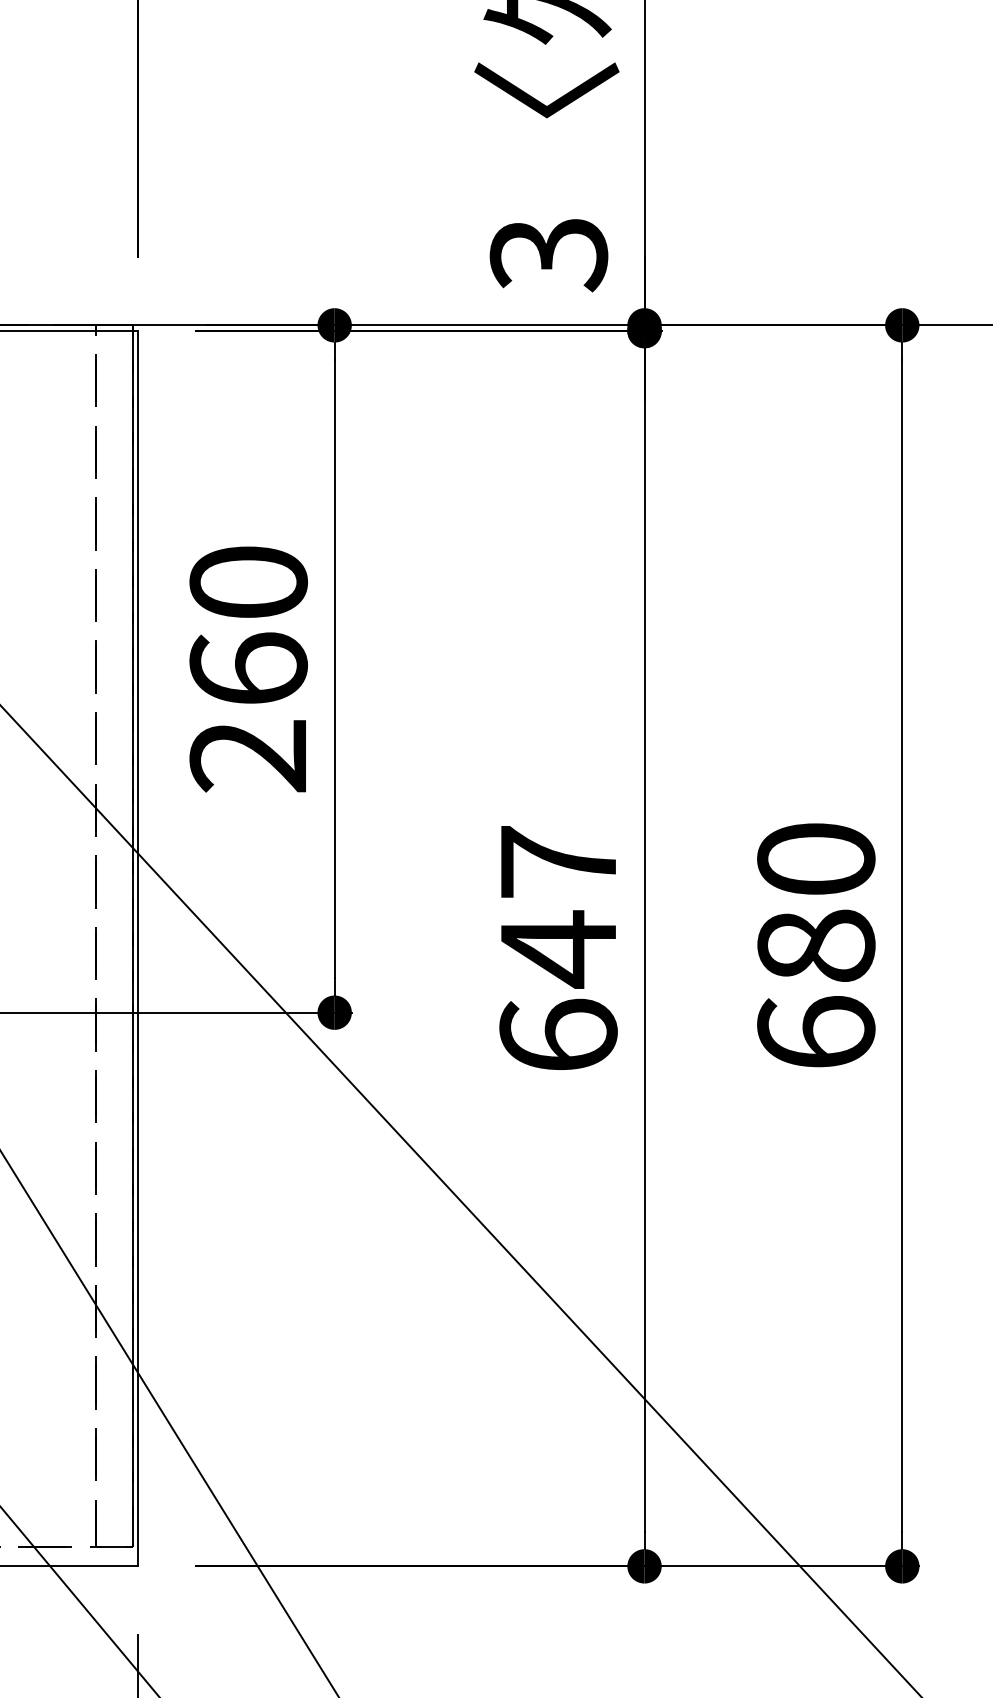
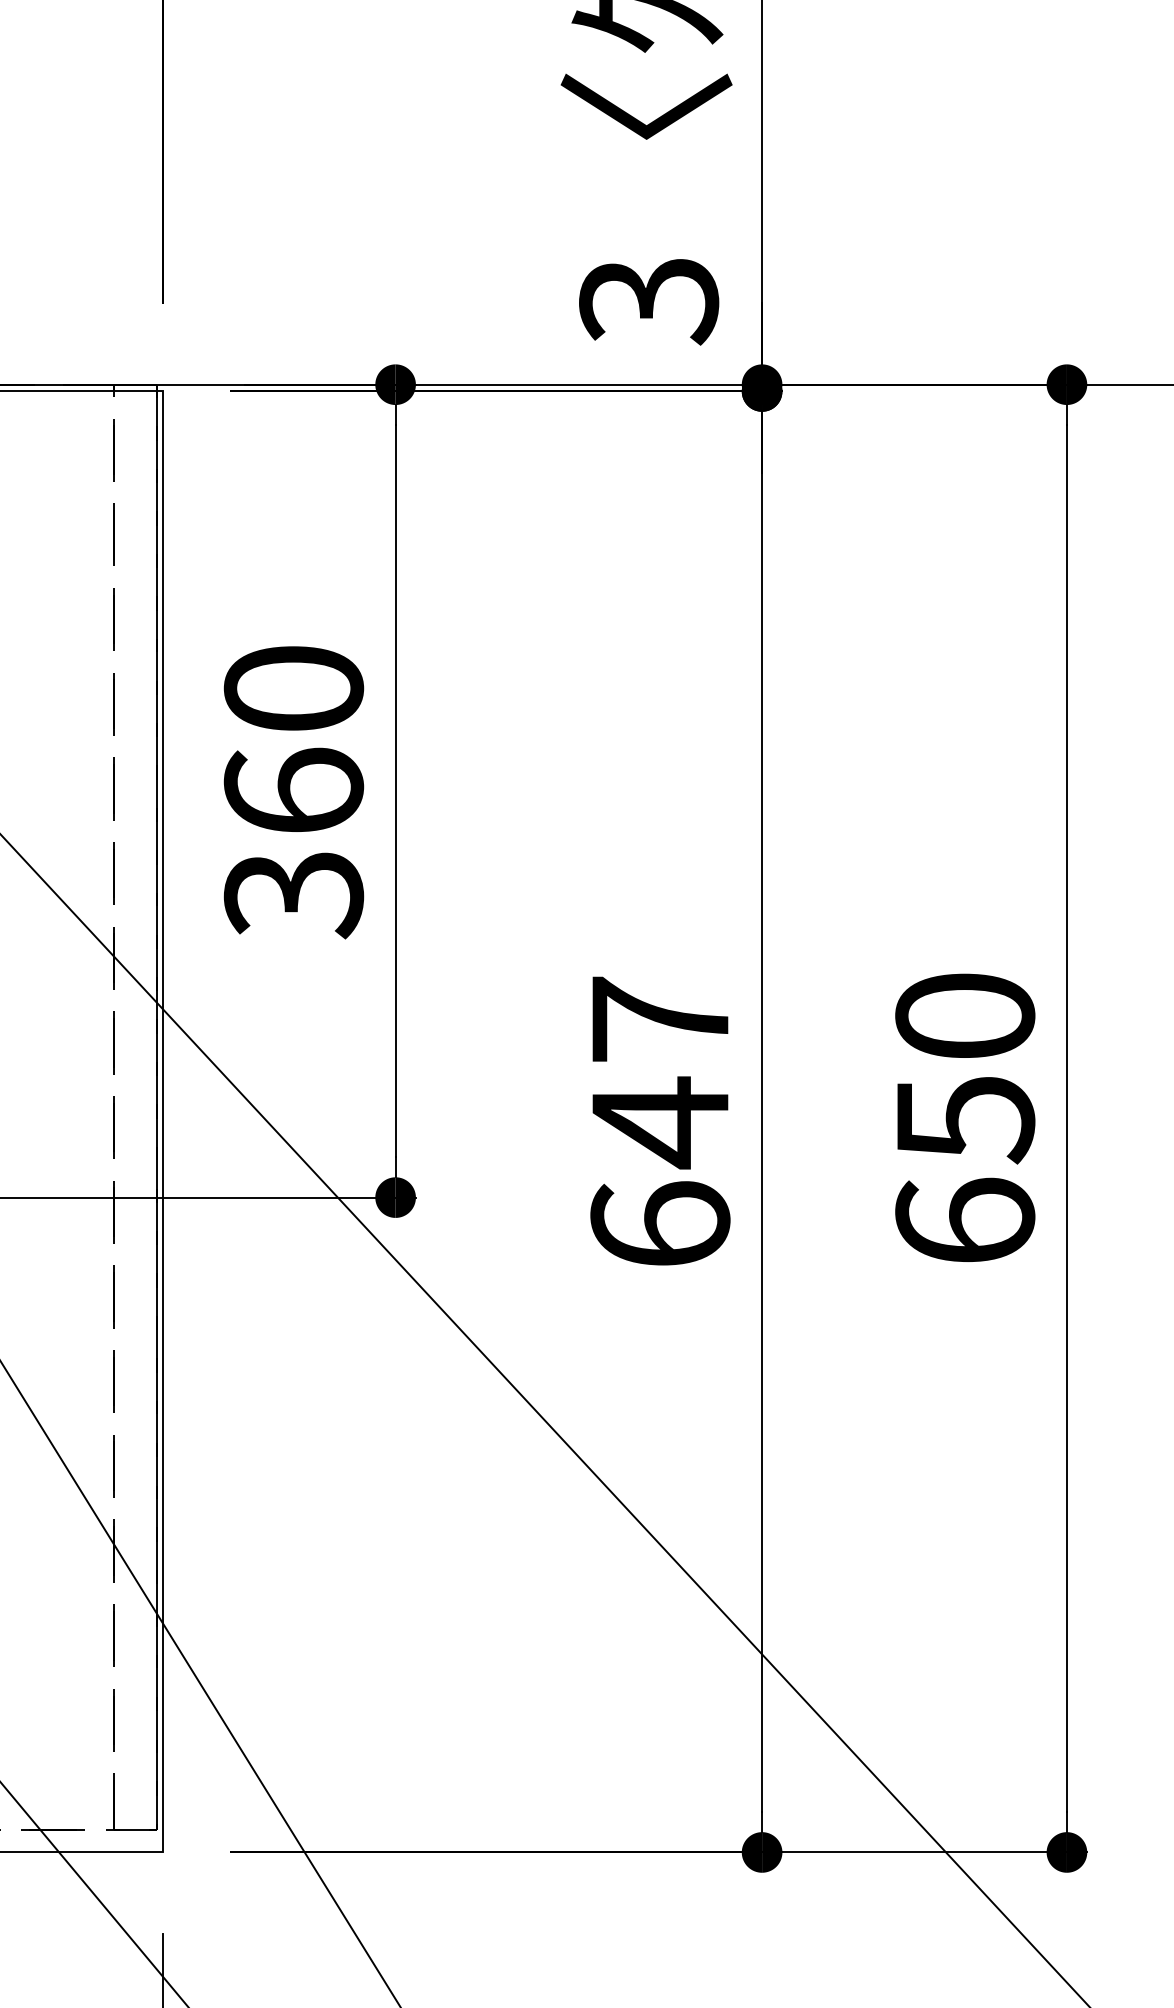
text: (249, 757) -> (294, 895), 260 -> 360
text: (816, 946) -> (965, 1119), 680 -> 650

